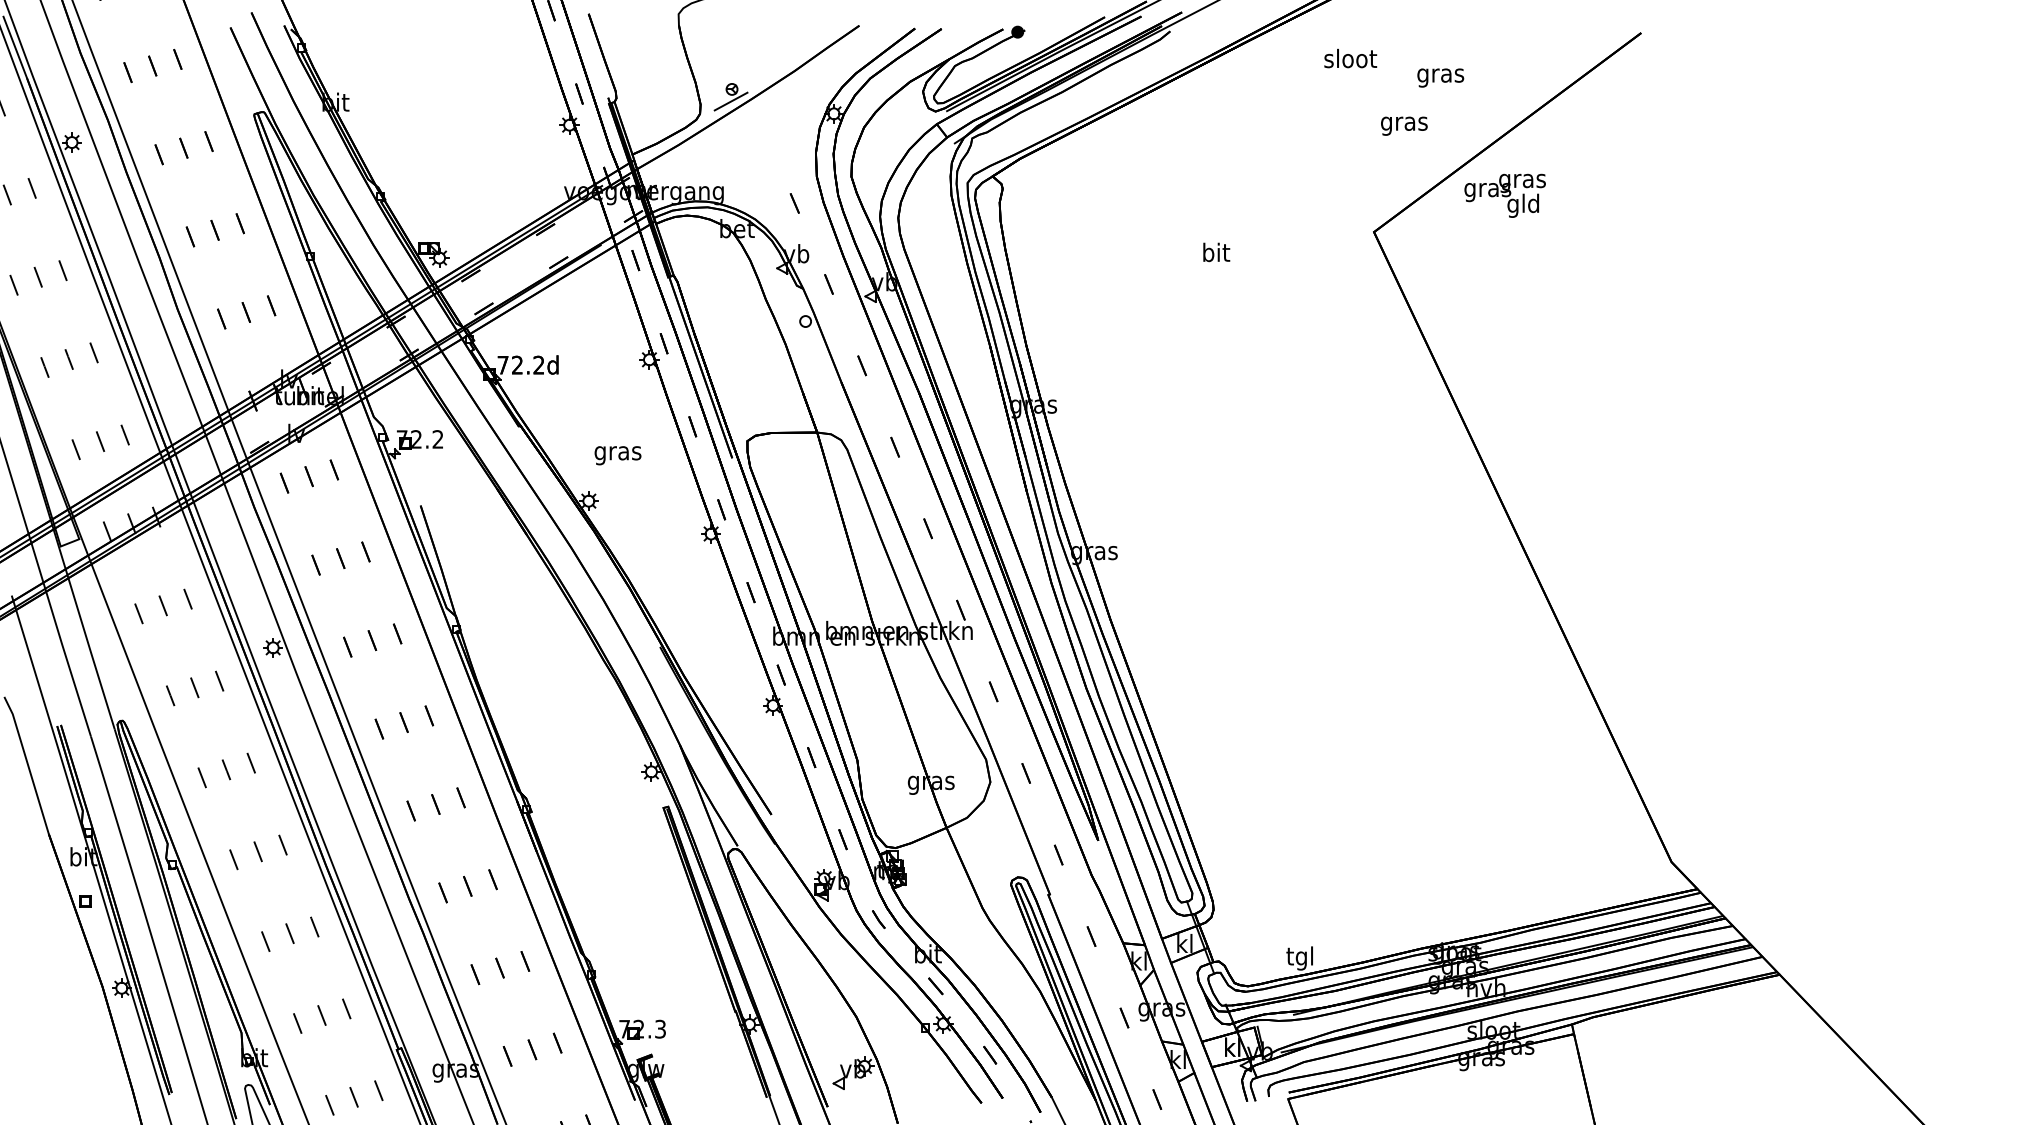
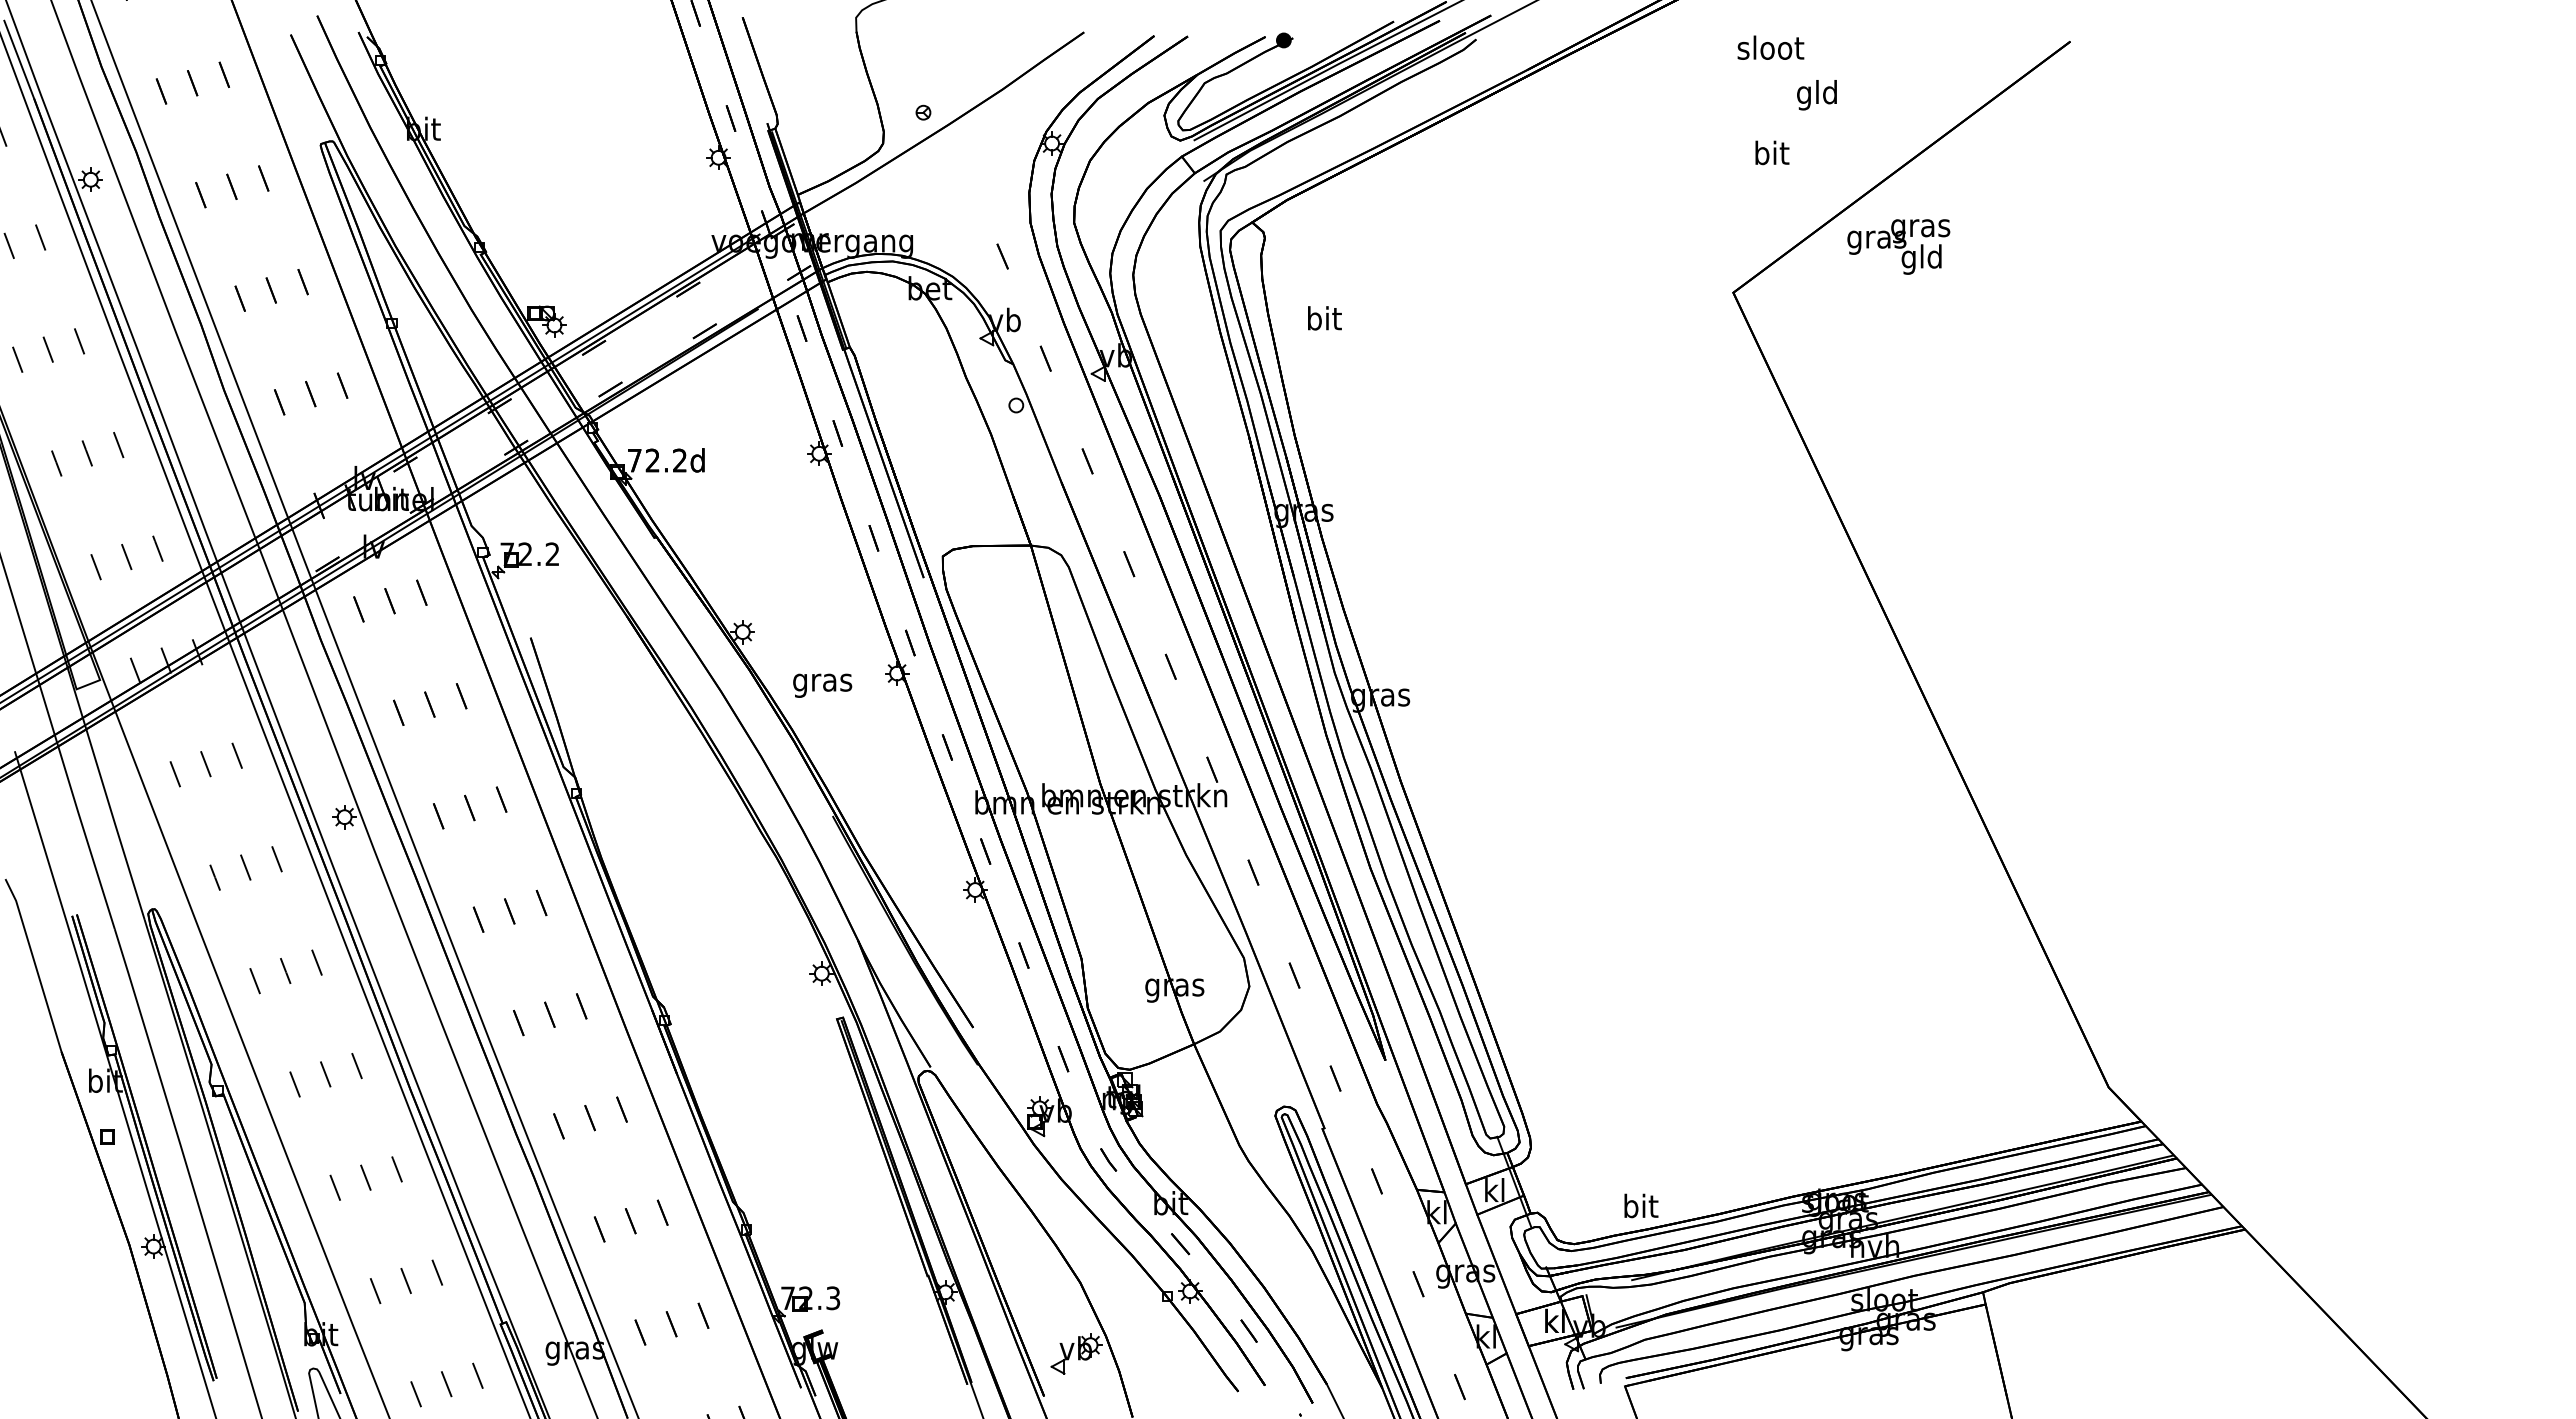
text: (1350, 58) -> (1770, 47), moved
text: (1440, 75) -> (1817, 95), gras -> gld
line: (730, 101) -> (921, 127), removed
text: (1404, 123) -> (1771, 155), gras -> bit
text: (1216, 252) -> (1324, 318), moved
text: (617, 455) -> (822, 685), moved
text: (1300, 958) -> (1640, 1208), tgl -> bit

